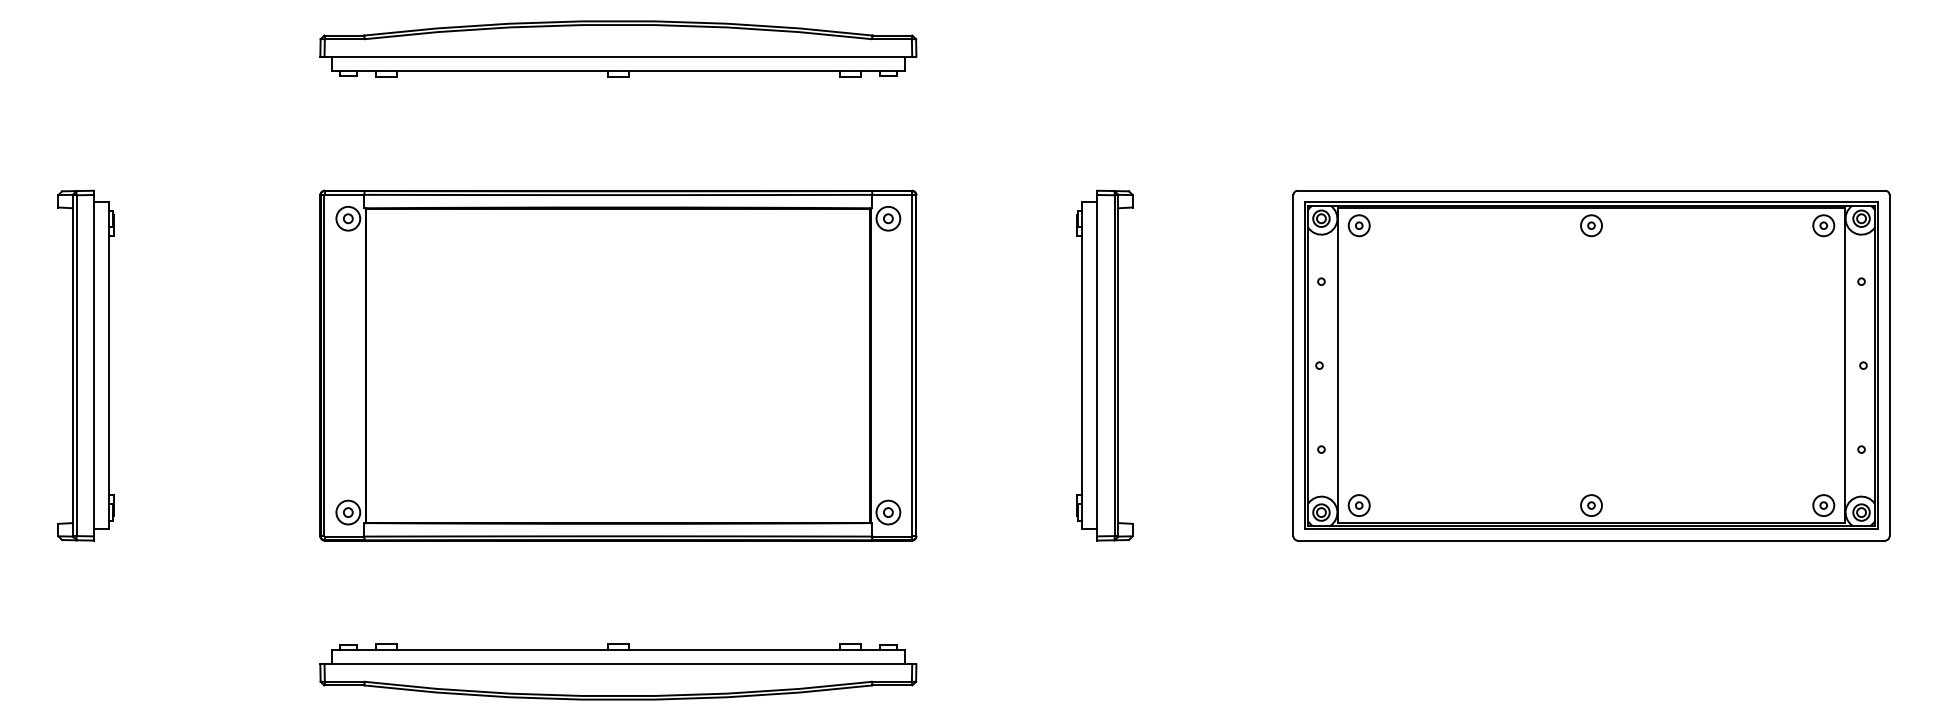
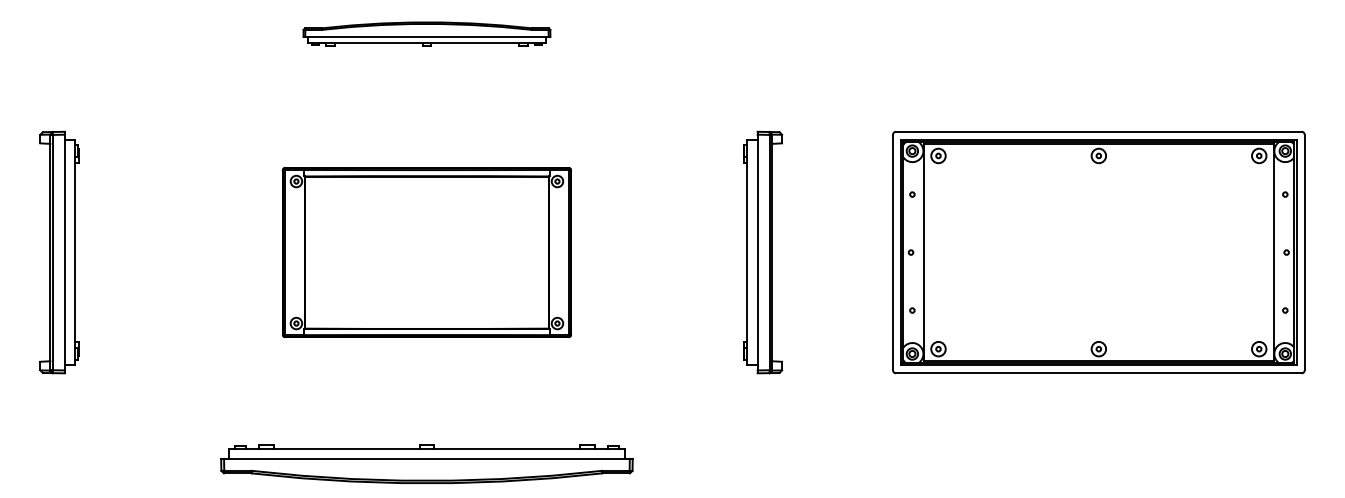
part: (617, 48) -> (426, 33), size x0.6
part: (617, 365) -> (426, 252), size x0.7

